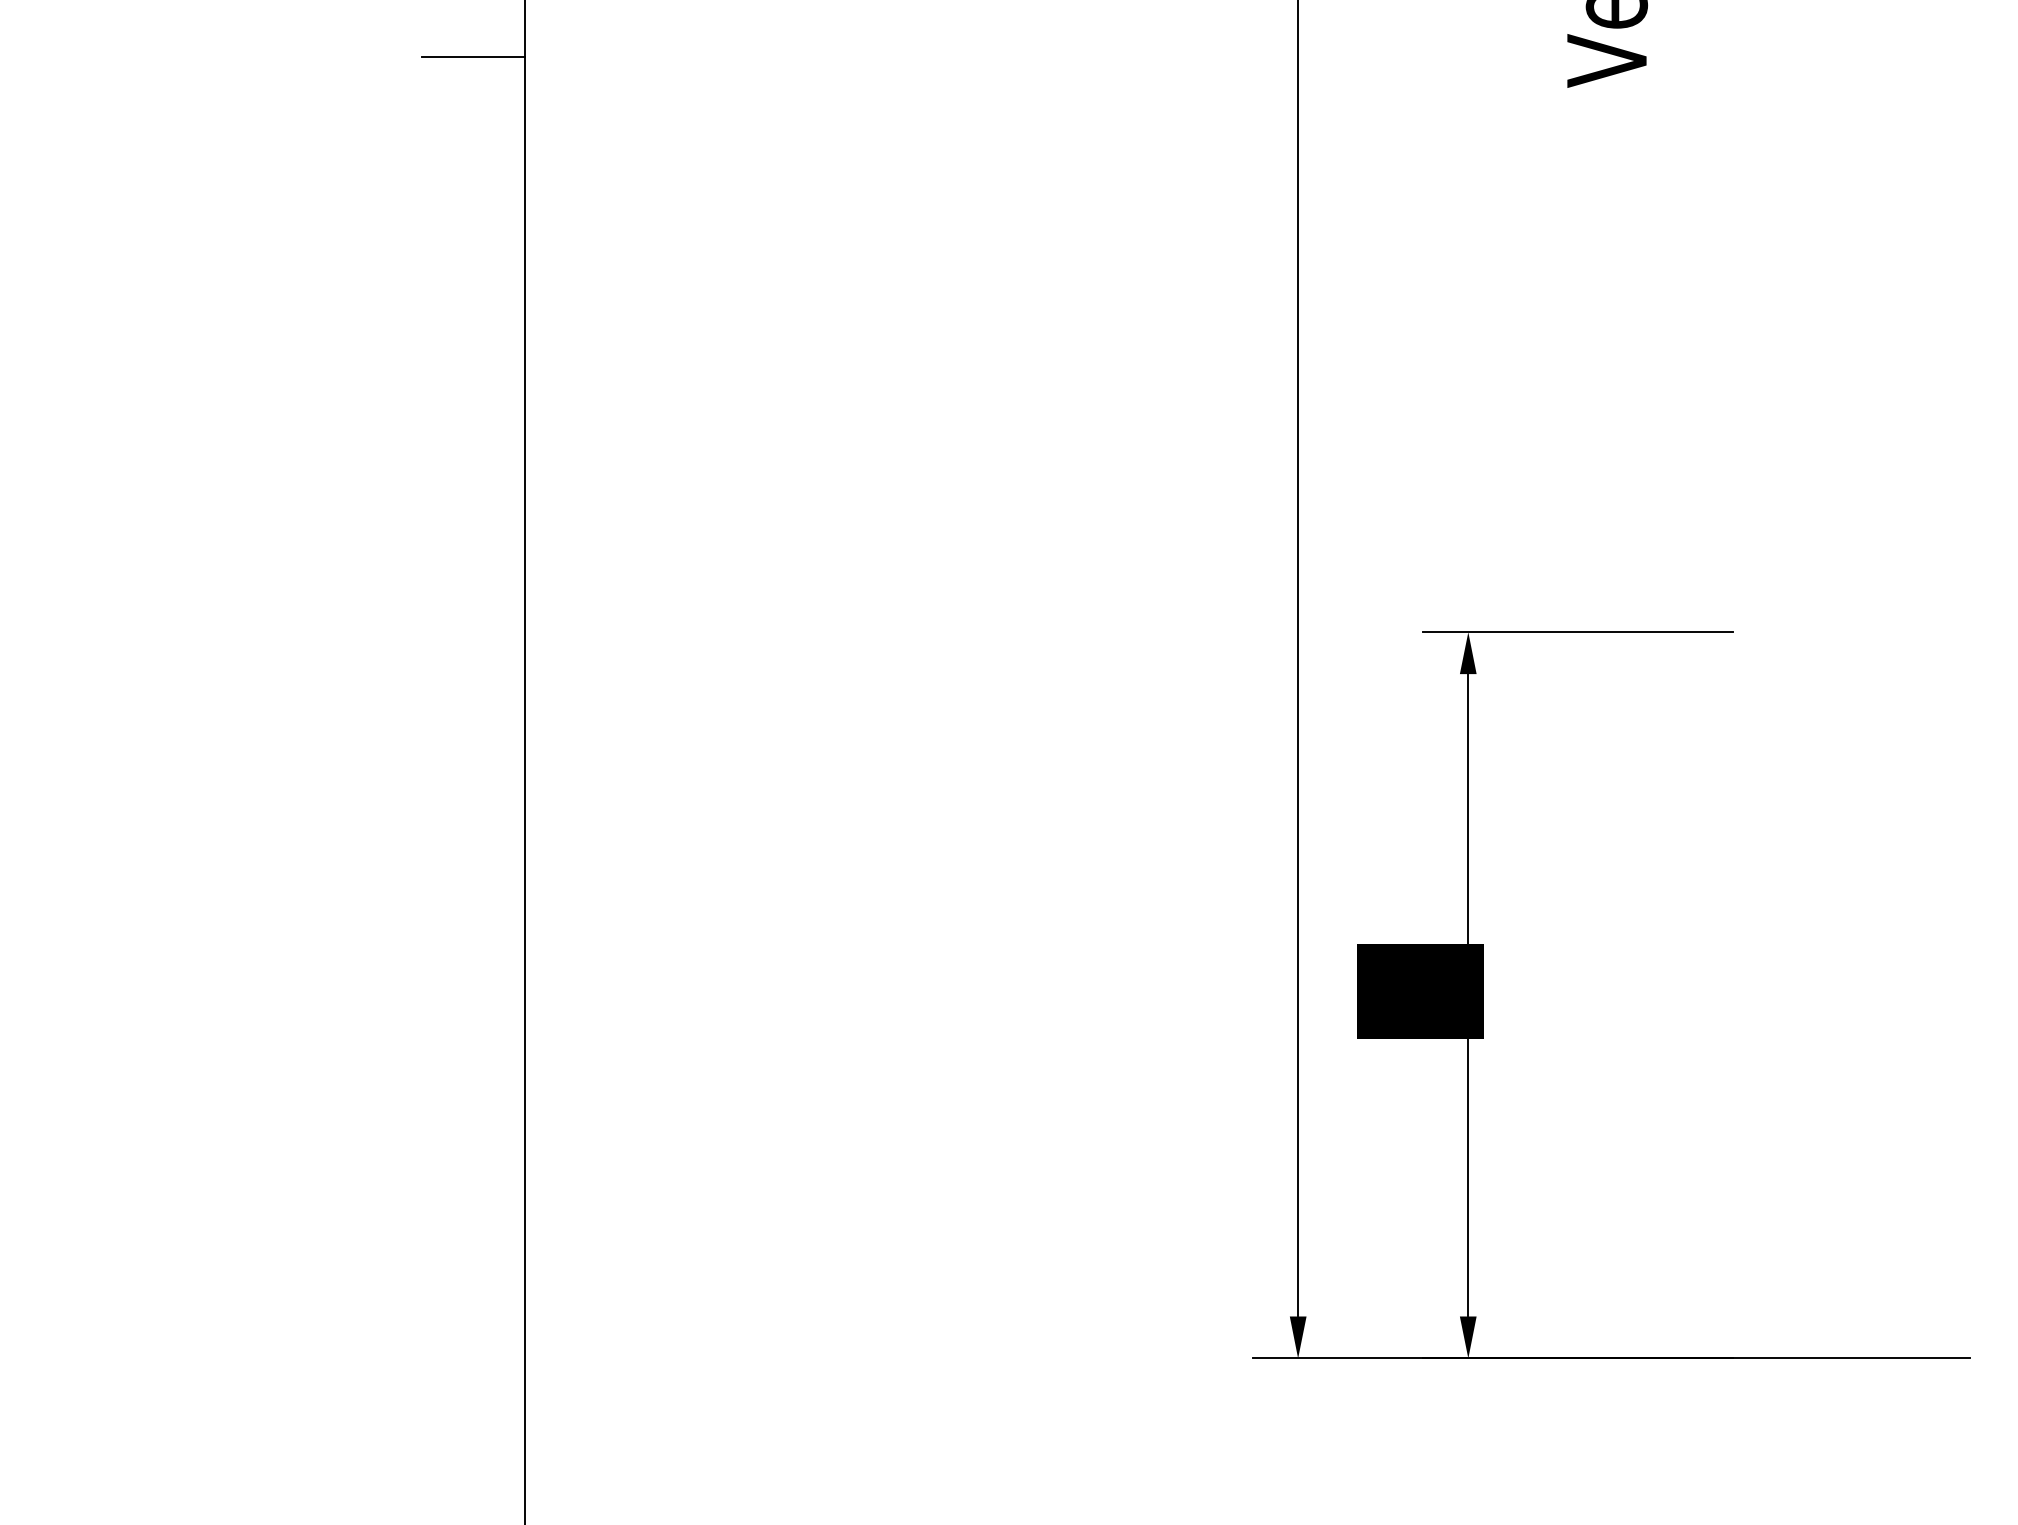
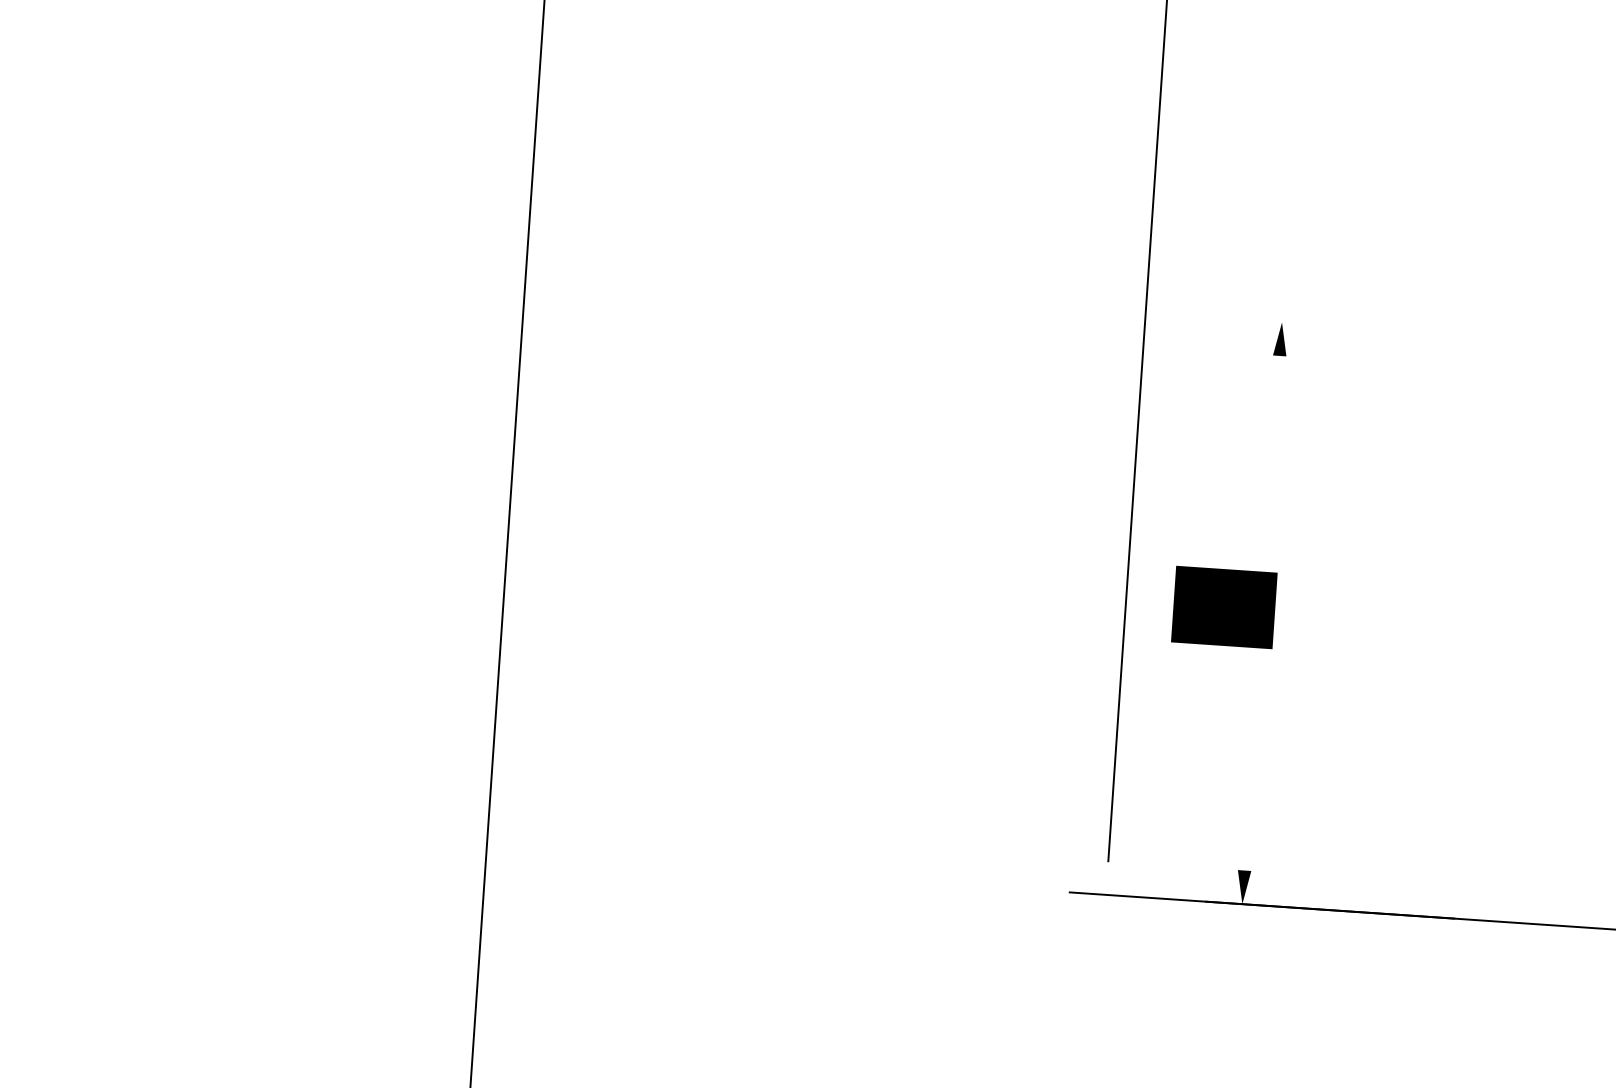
line: (1577, 632) -> (1369, 328), removed
line: (1468, 995) -> (1262, 613), removed
fill: (1297, 1337) -> (1106, 878), removed

